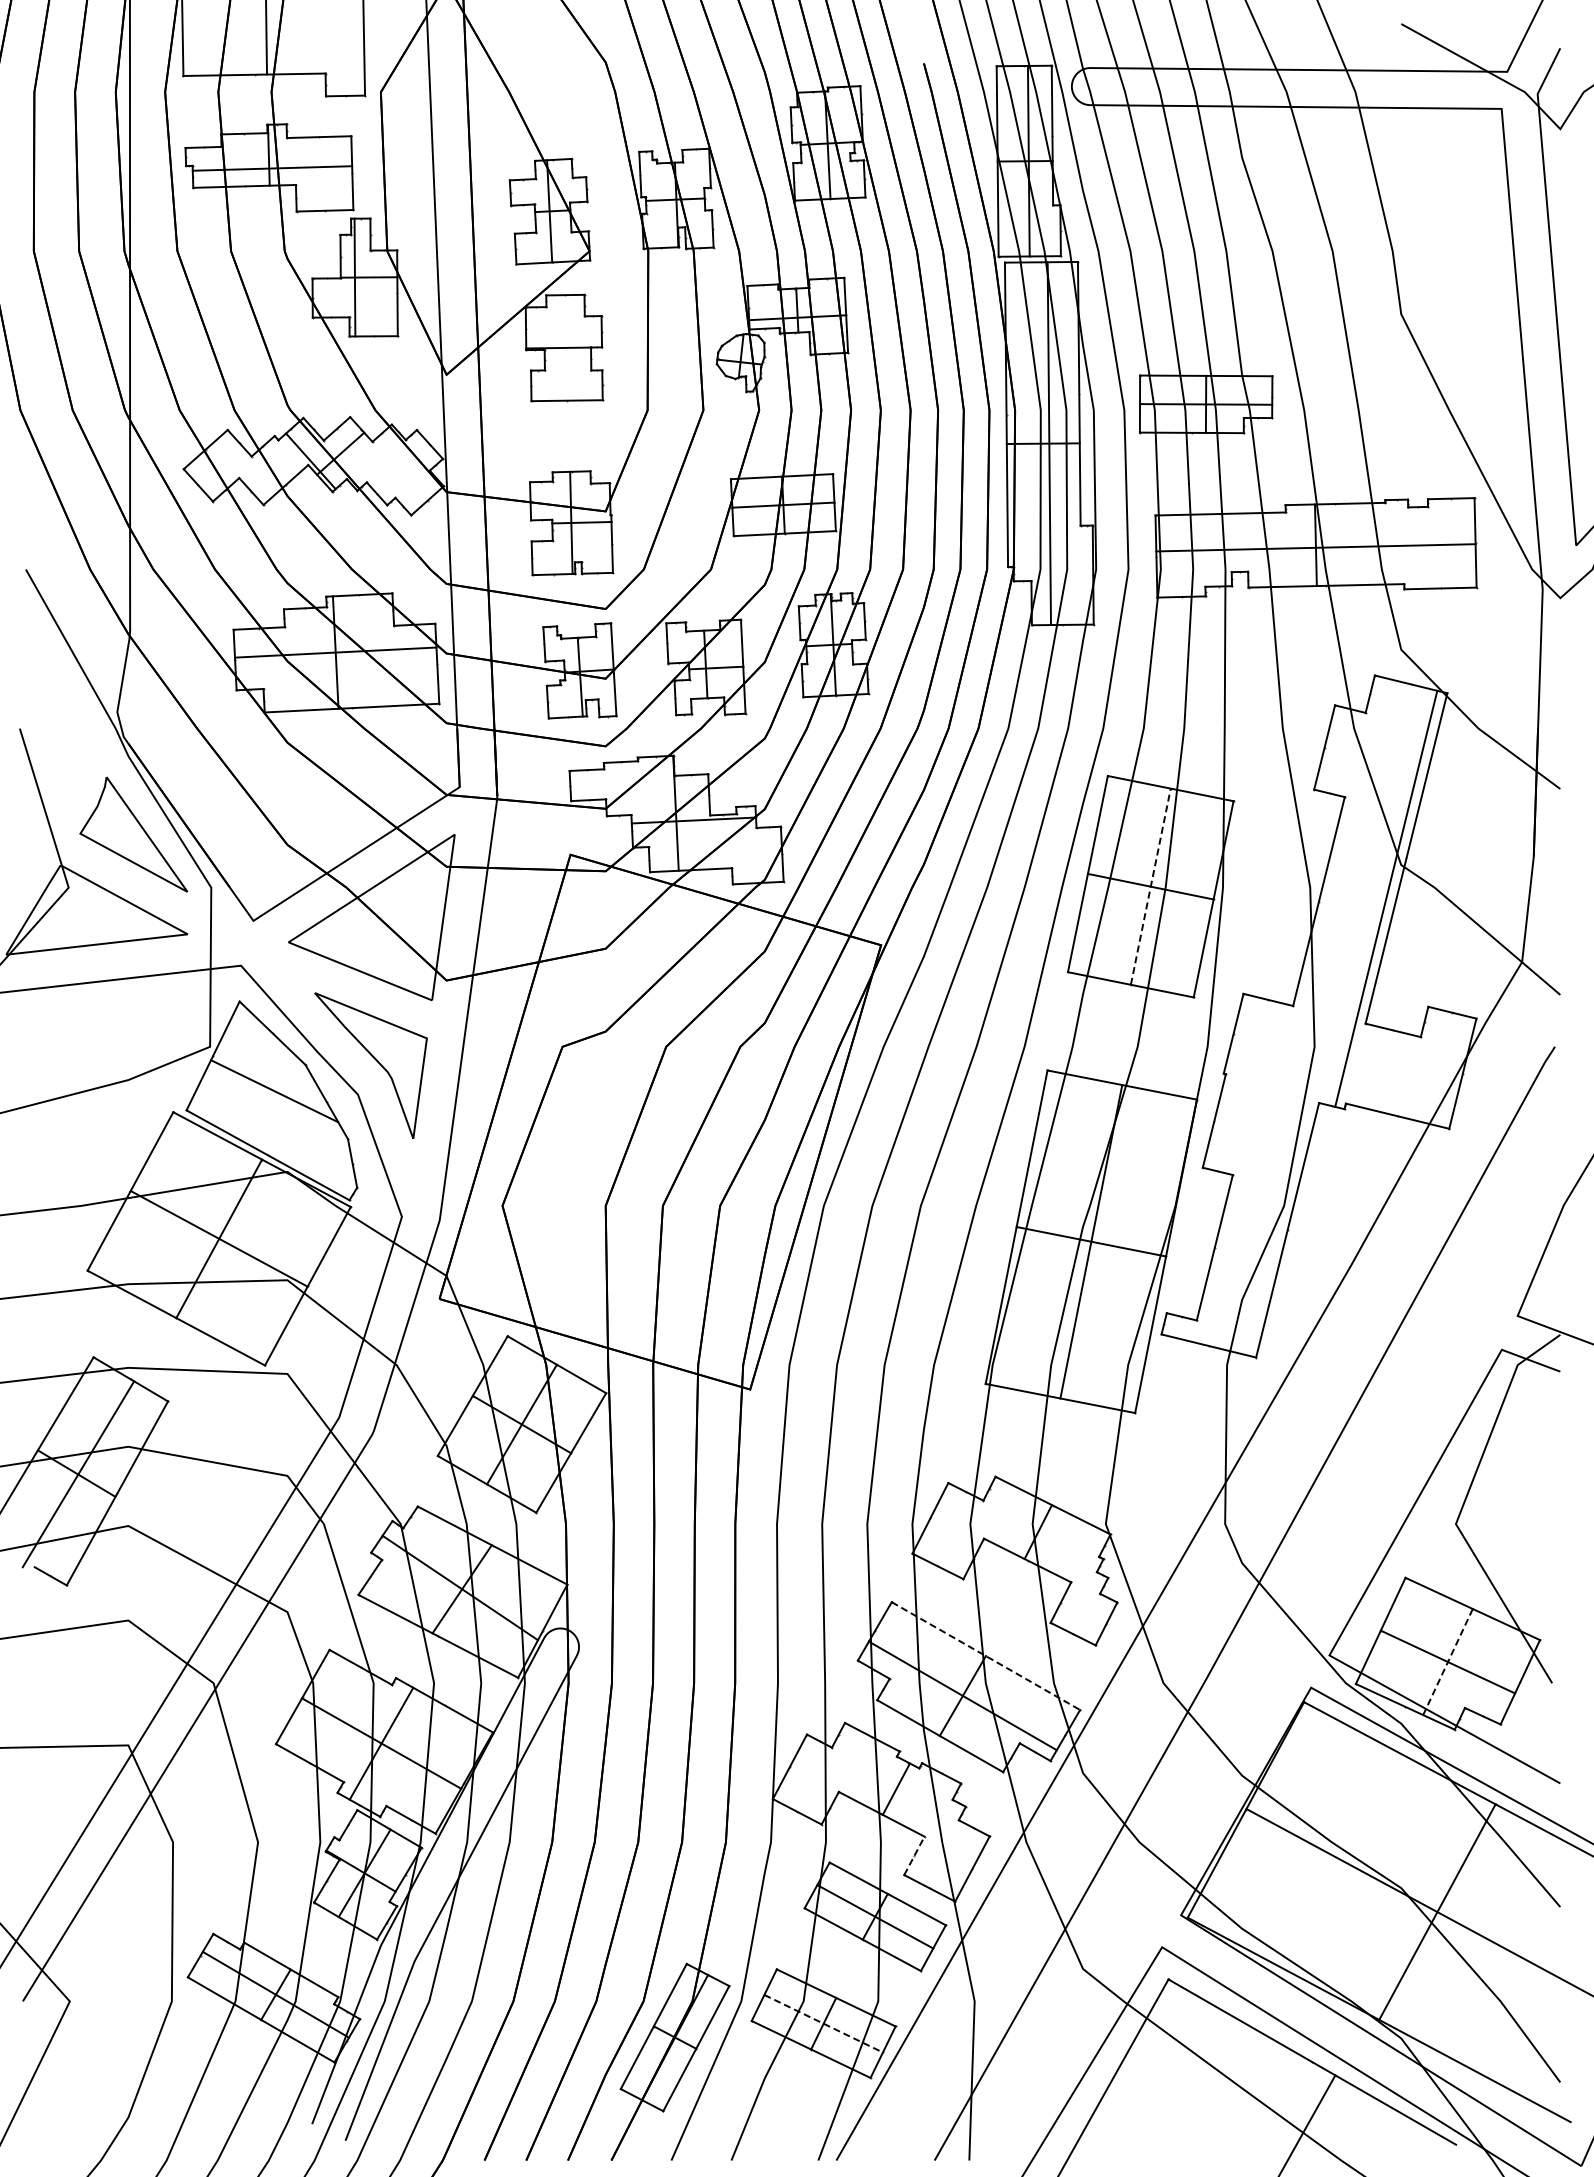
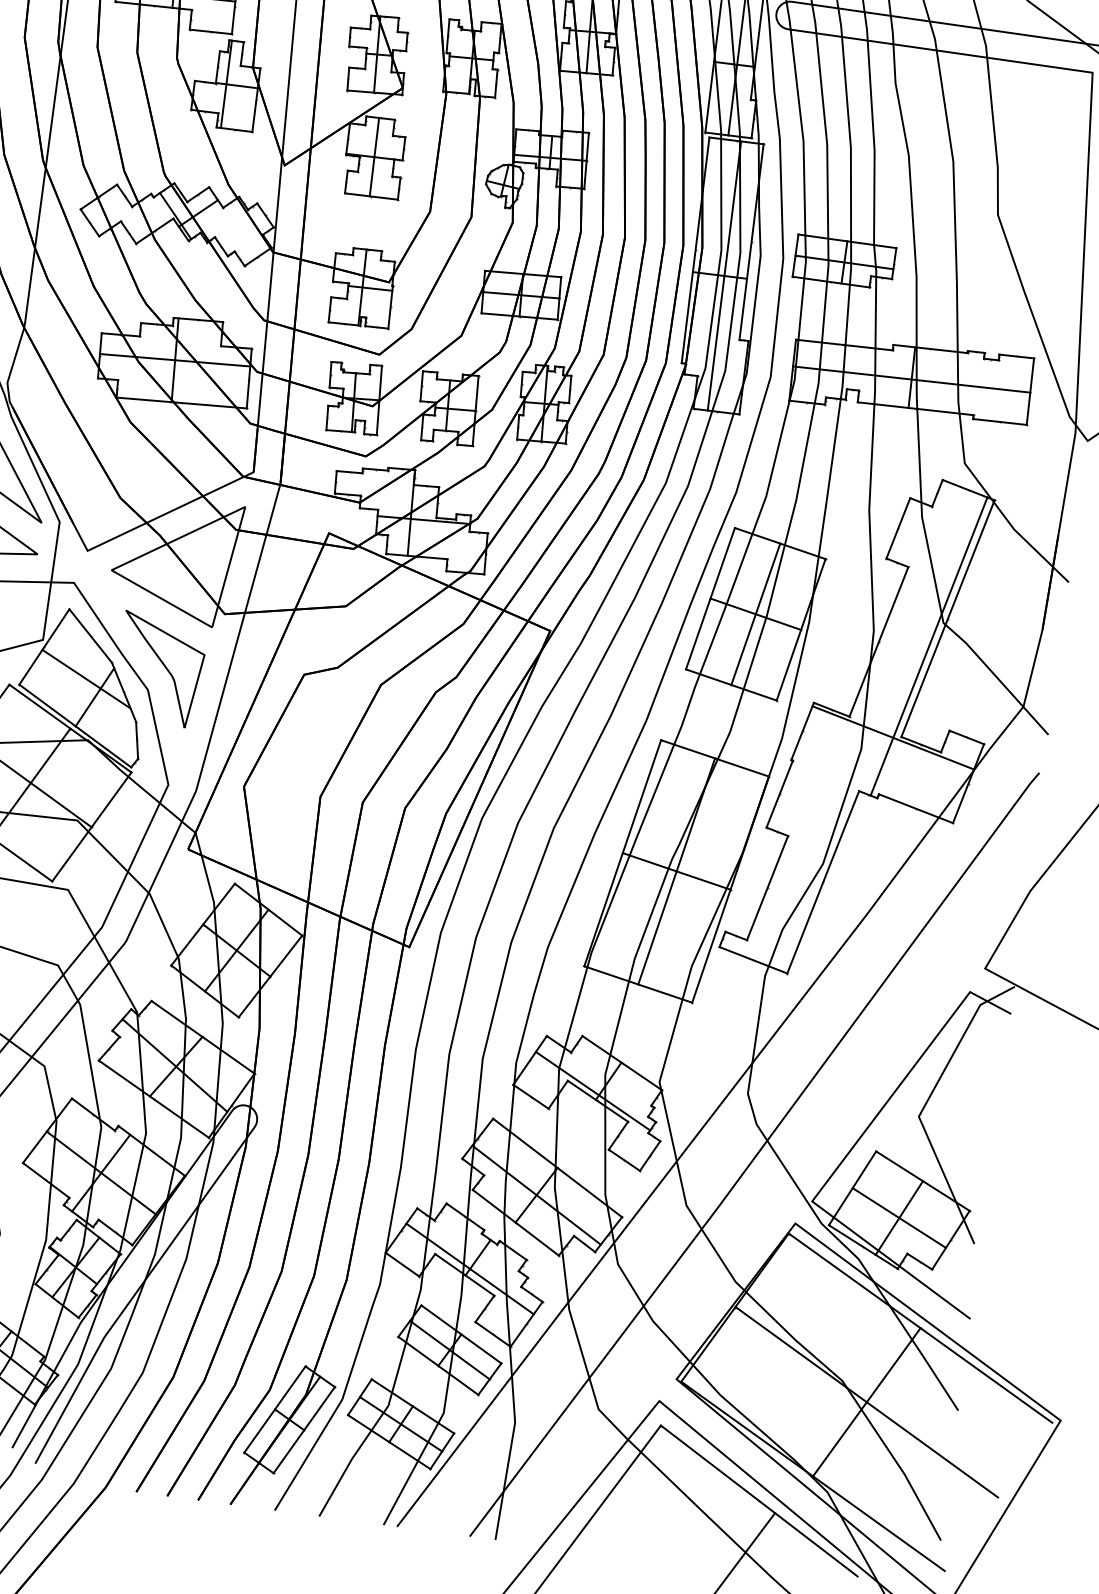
line: (563, 347) -> (374, 156), added
line: (1150, 886) -> (755, 614), dashed -> solid
line: (1354, 1025) -> (893, 737), added
line: (288, 1113) -> (94, 697), added
line: (1019, 1547) -> (593, 1090), added
line: (985, 1656) -> (557, 1168), dashed -> solid
line: (1447, 1662) -> (898, 1218), dashed -> solid
line: (887, 1805) -> (469, 1268), added
line: (914, 1855) -> (484, 1308), dashed -> solid
line: (823, 2023) -> (400, 1424), dashed -> solid

